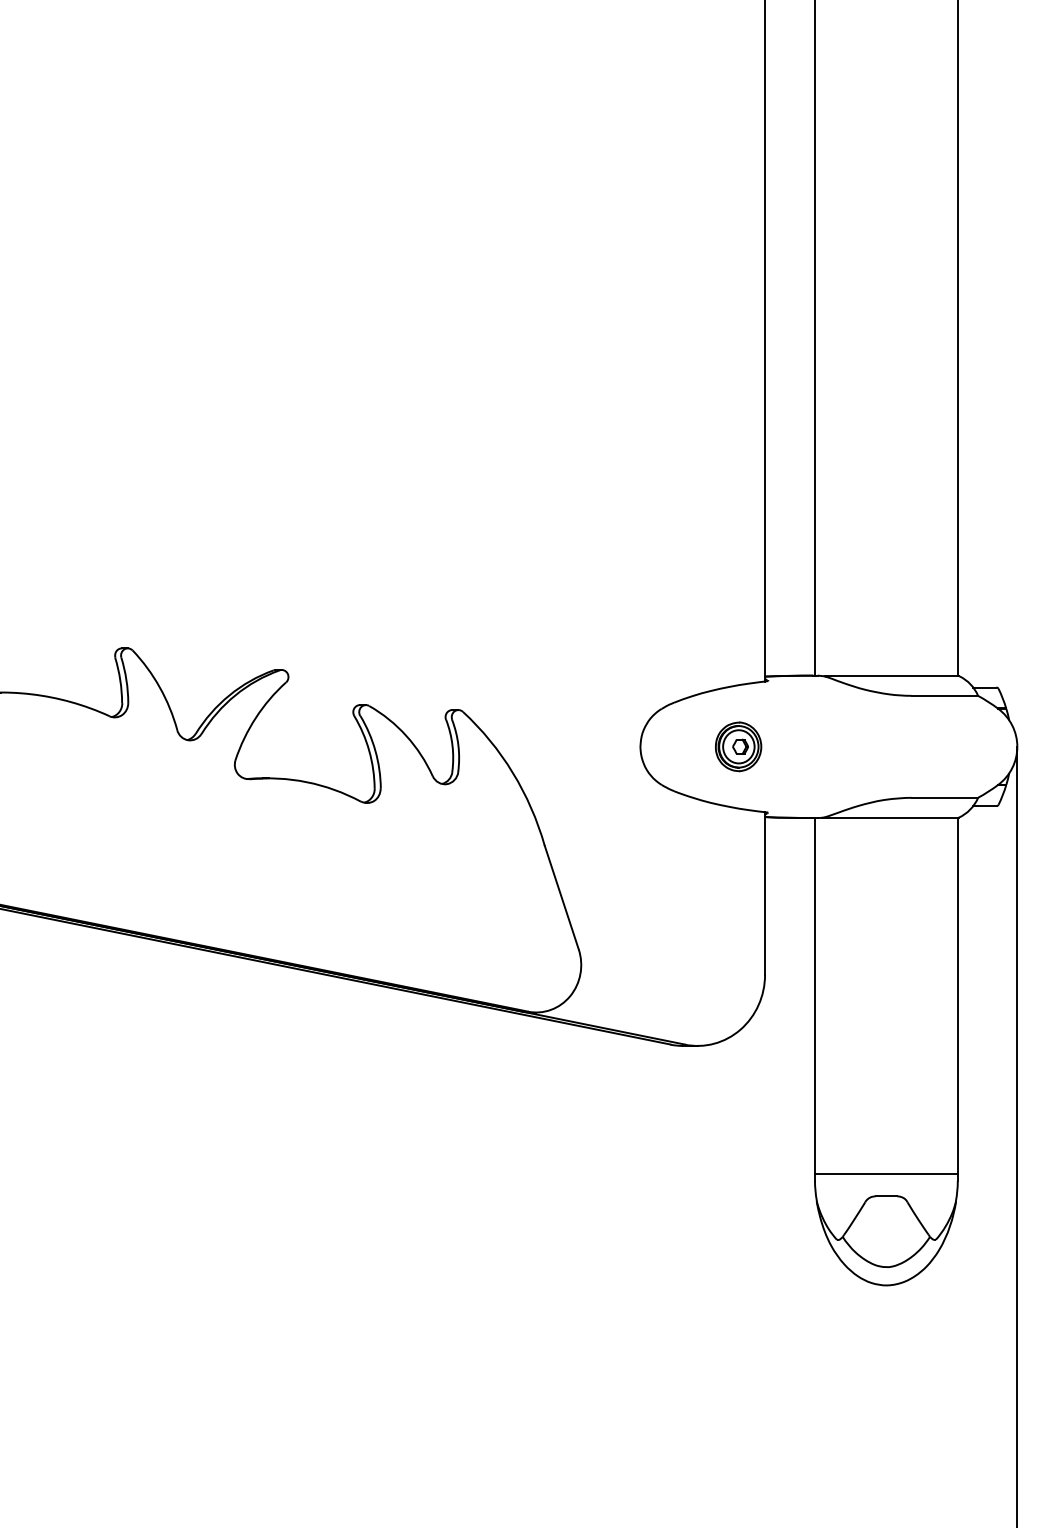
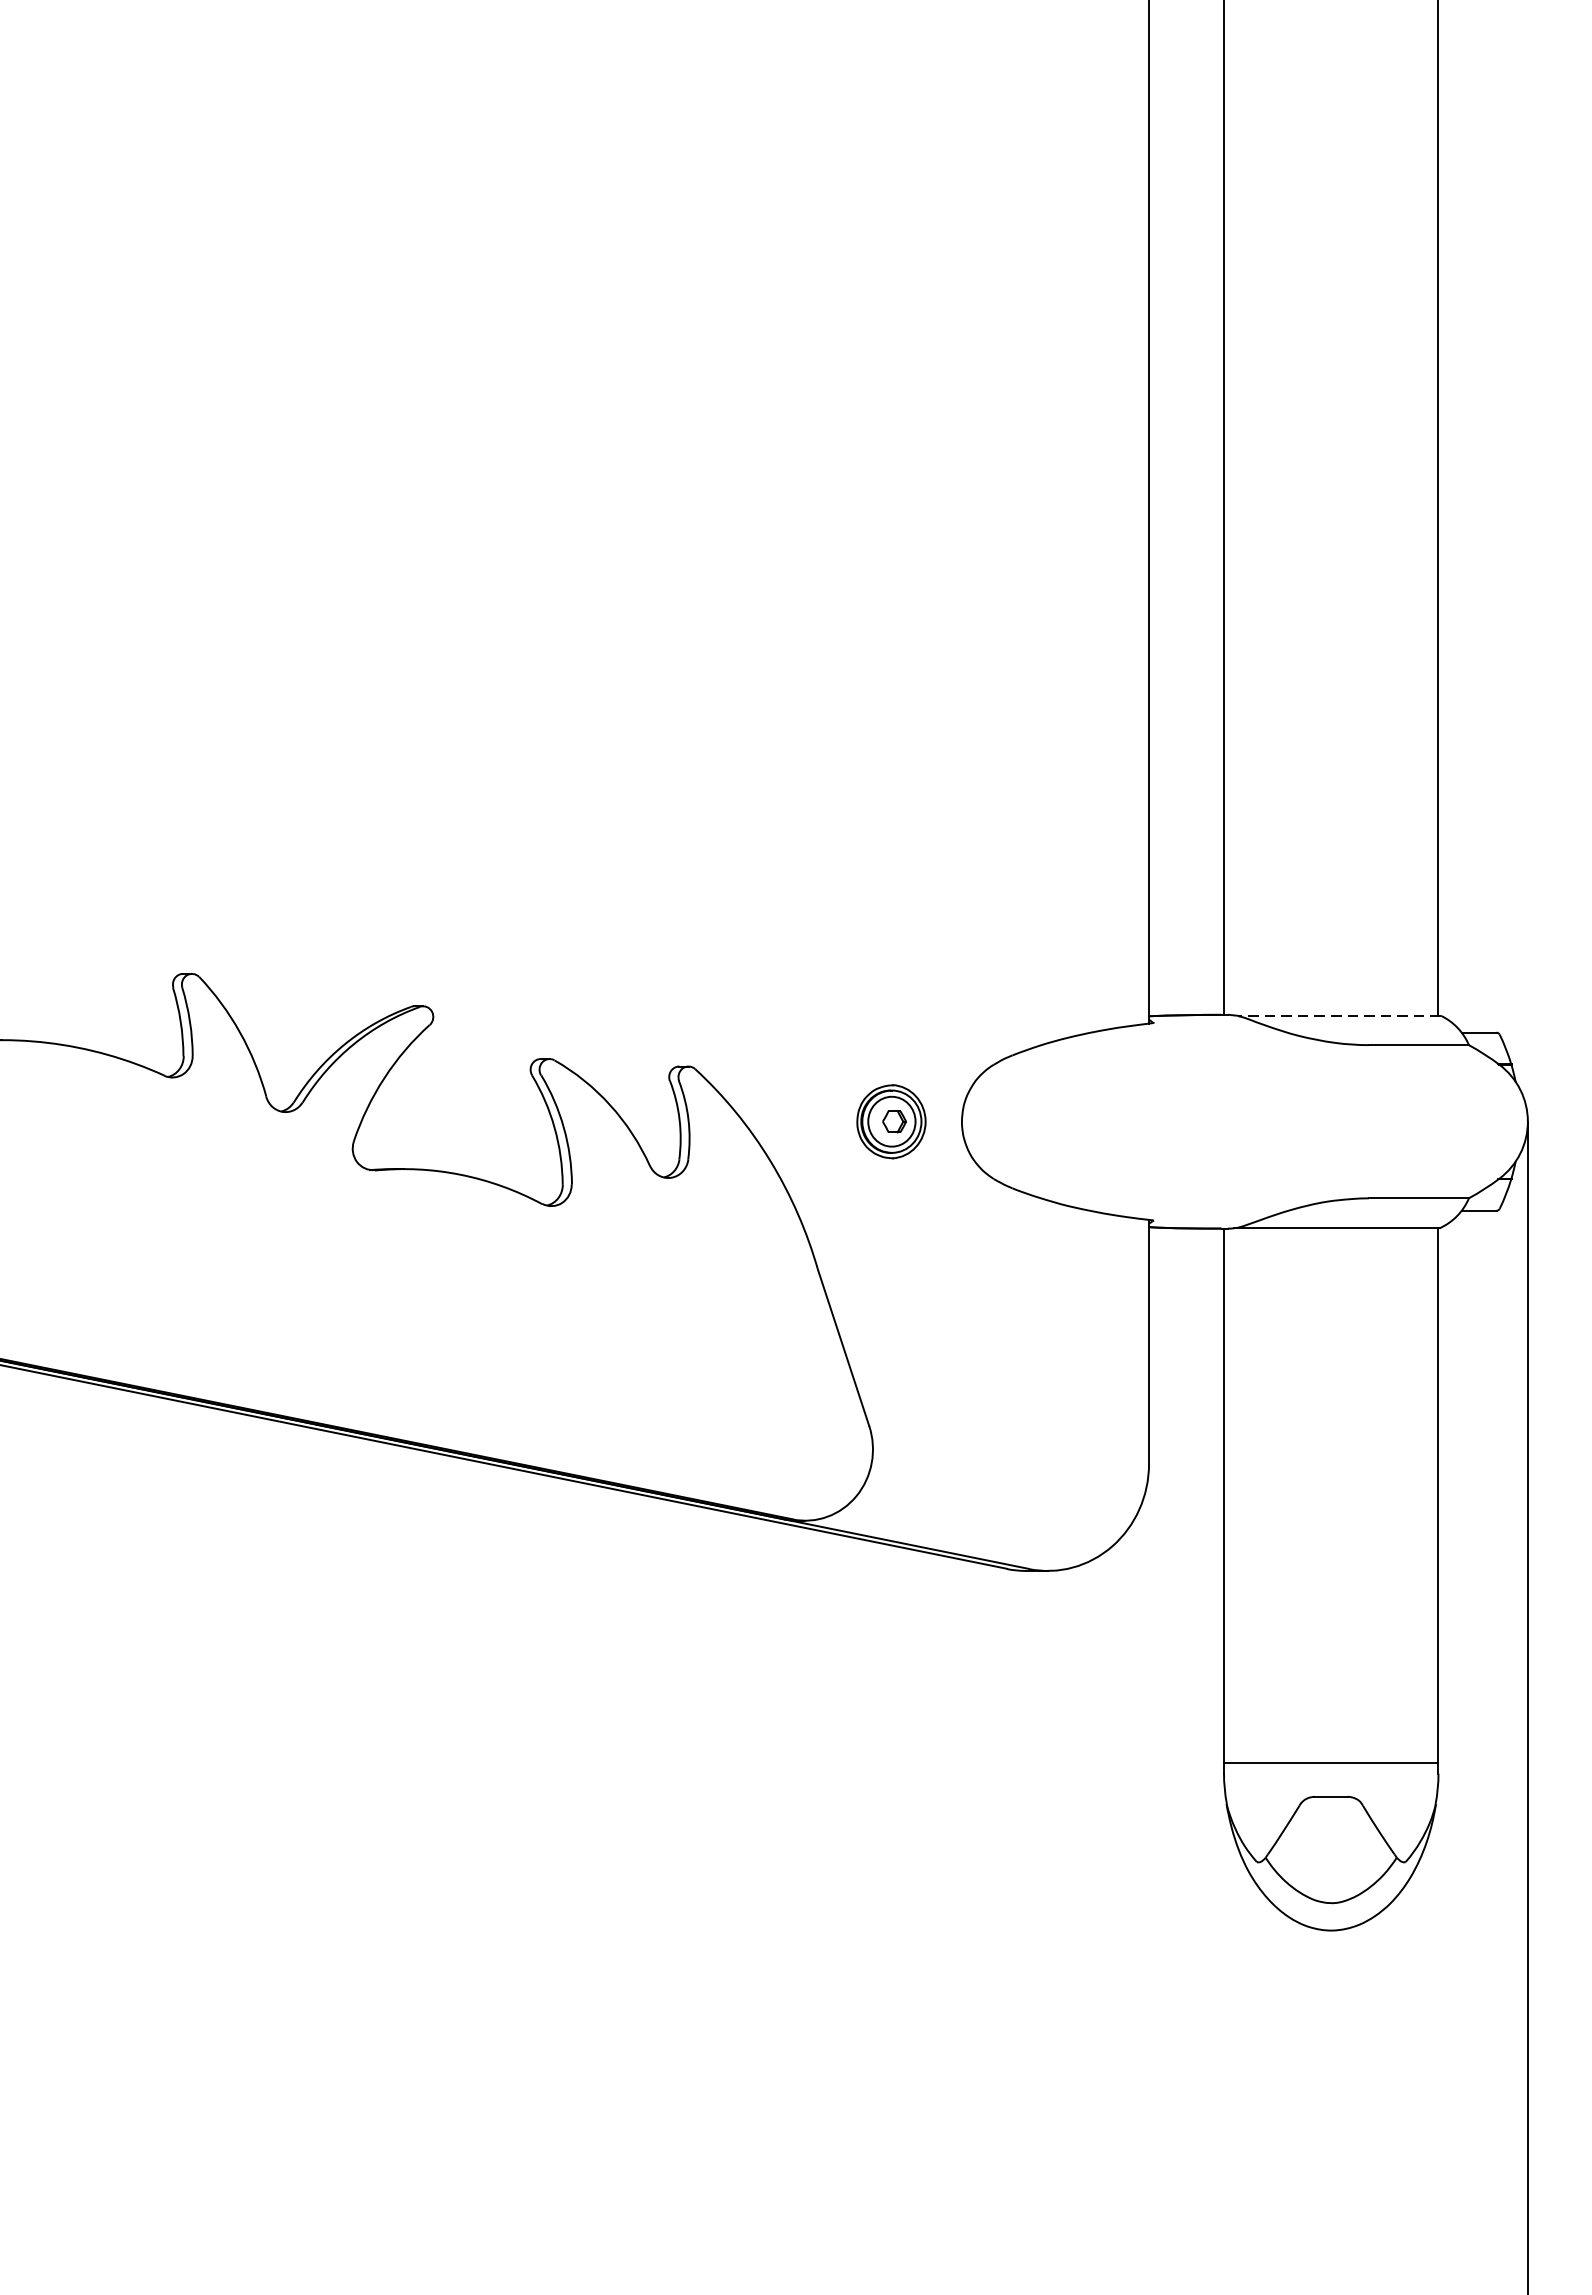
line: (891, 676) -> (1338, 1016), solid -> dashed
part: (738, 746) -> (891, 1121), moved

